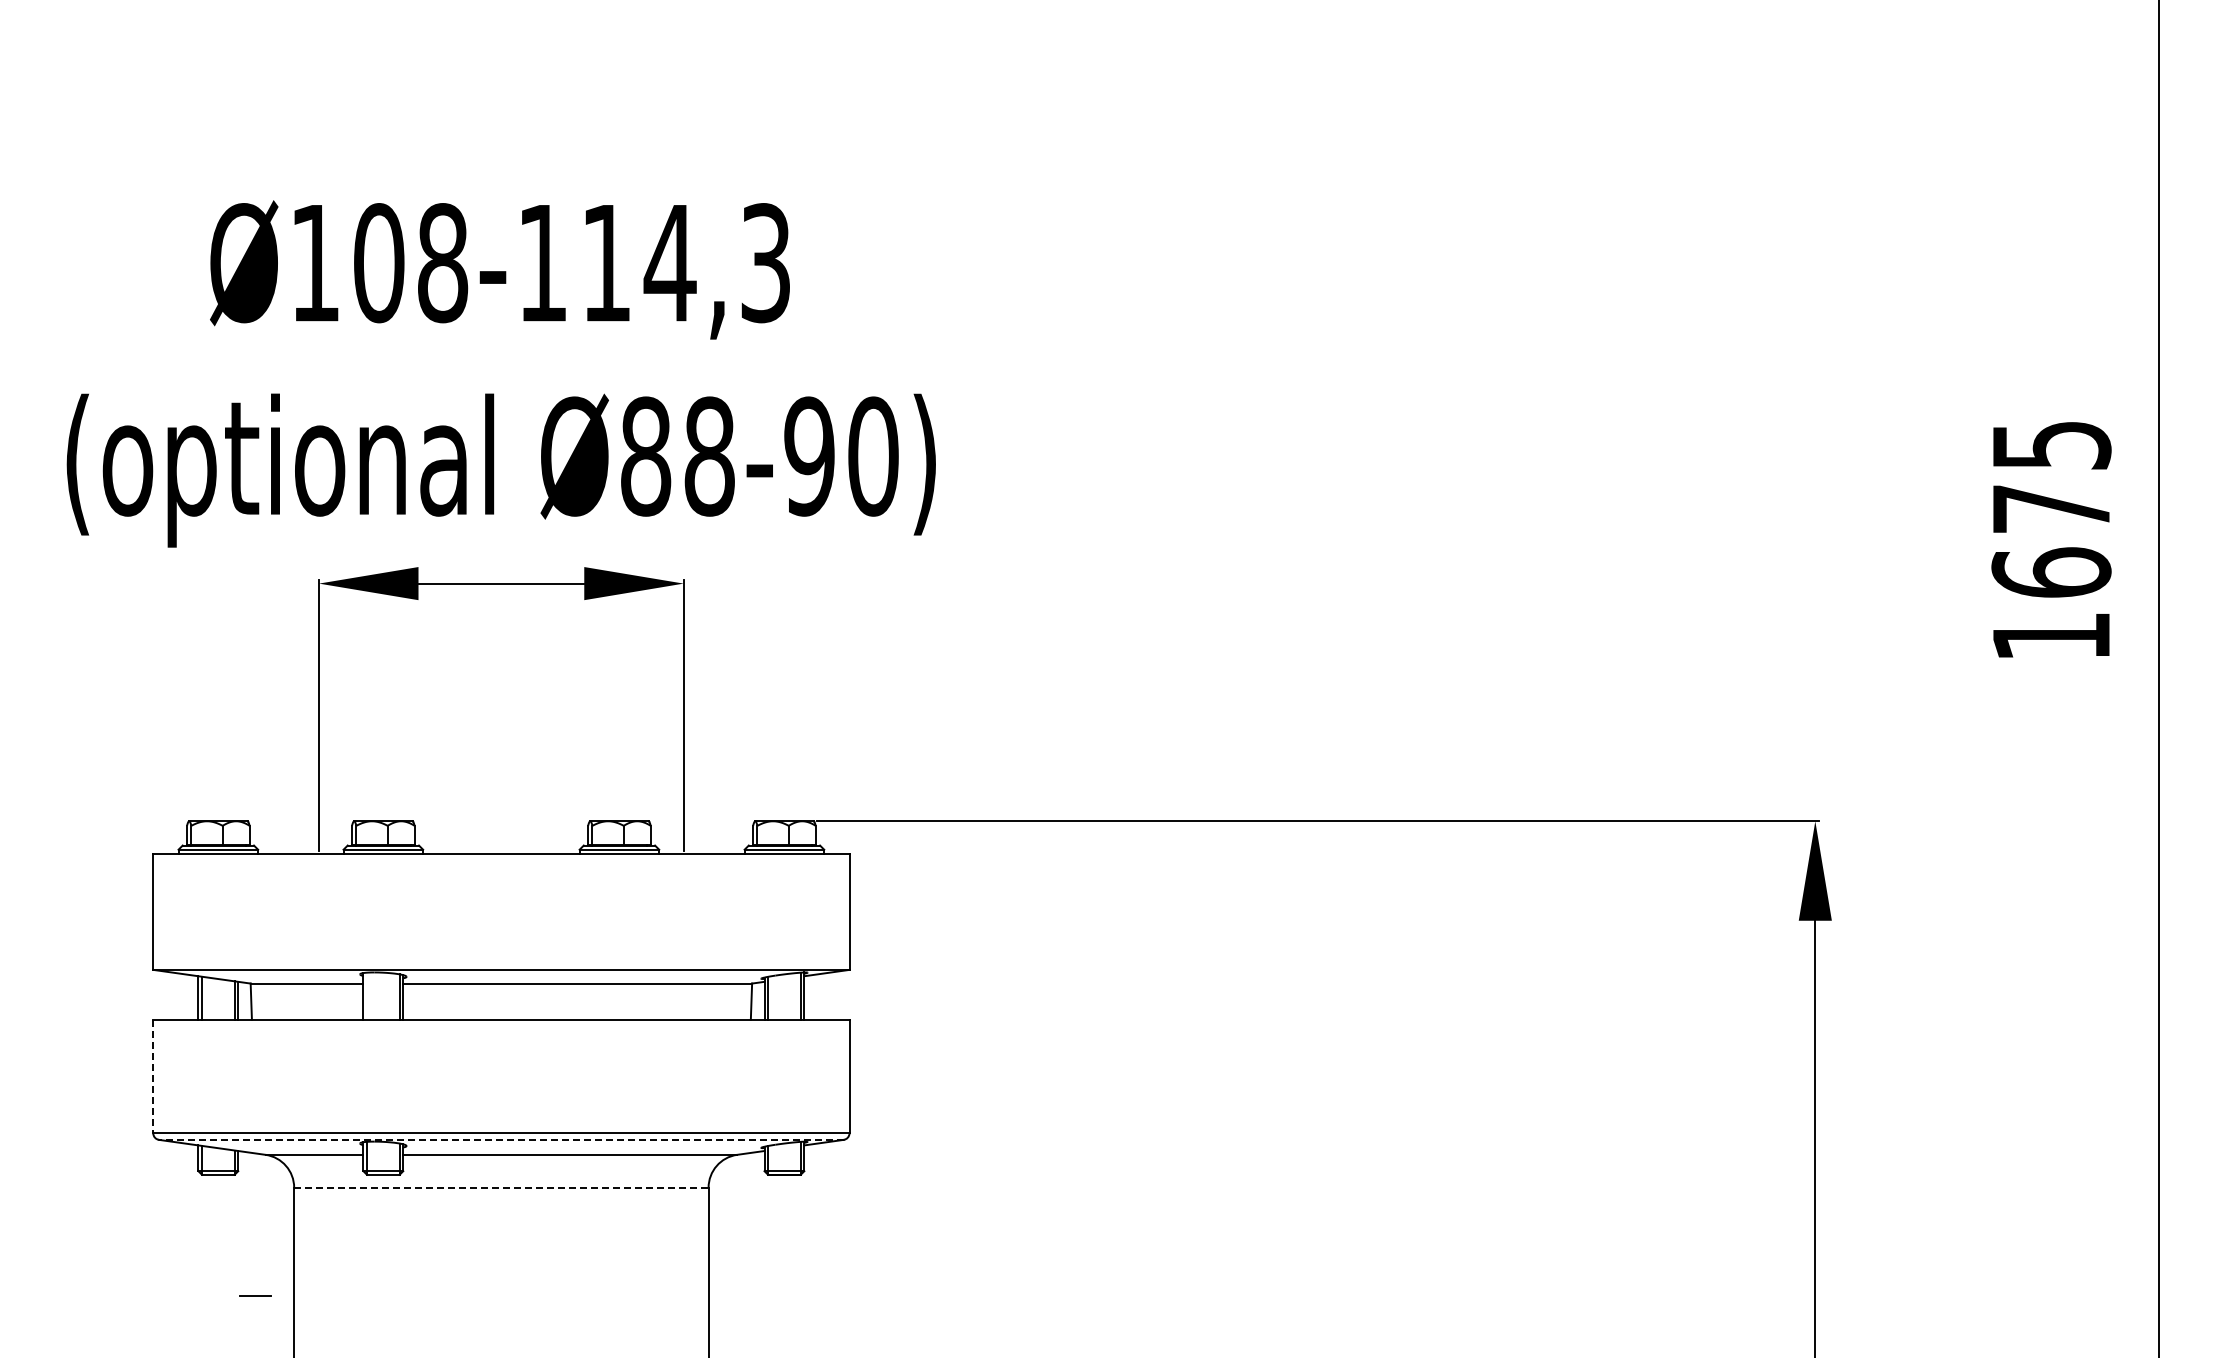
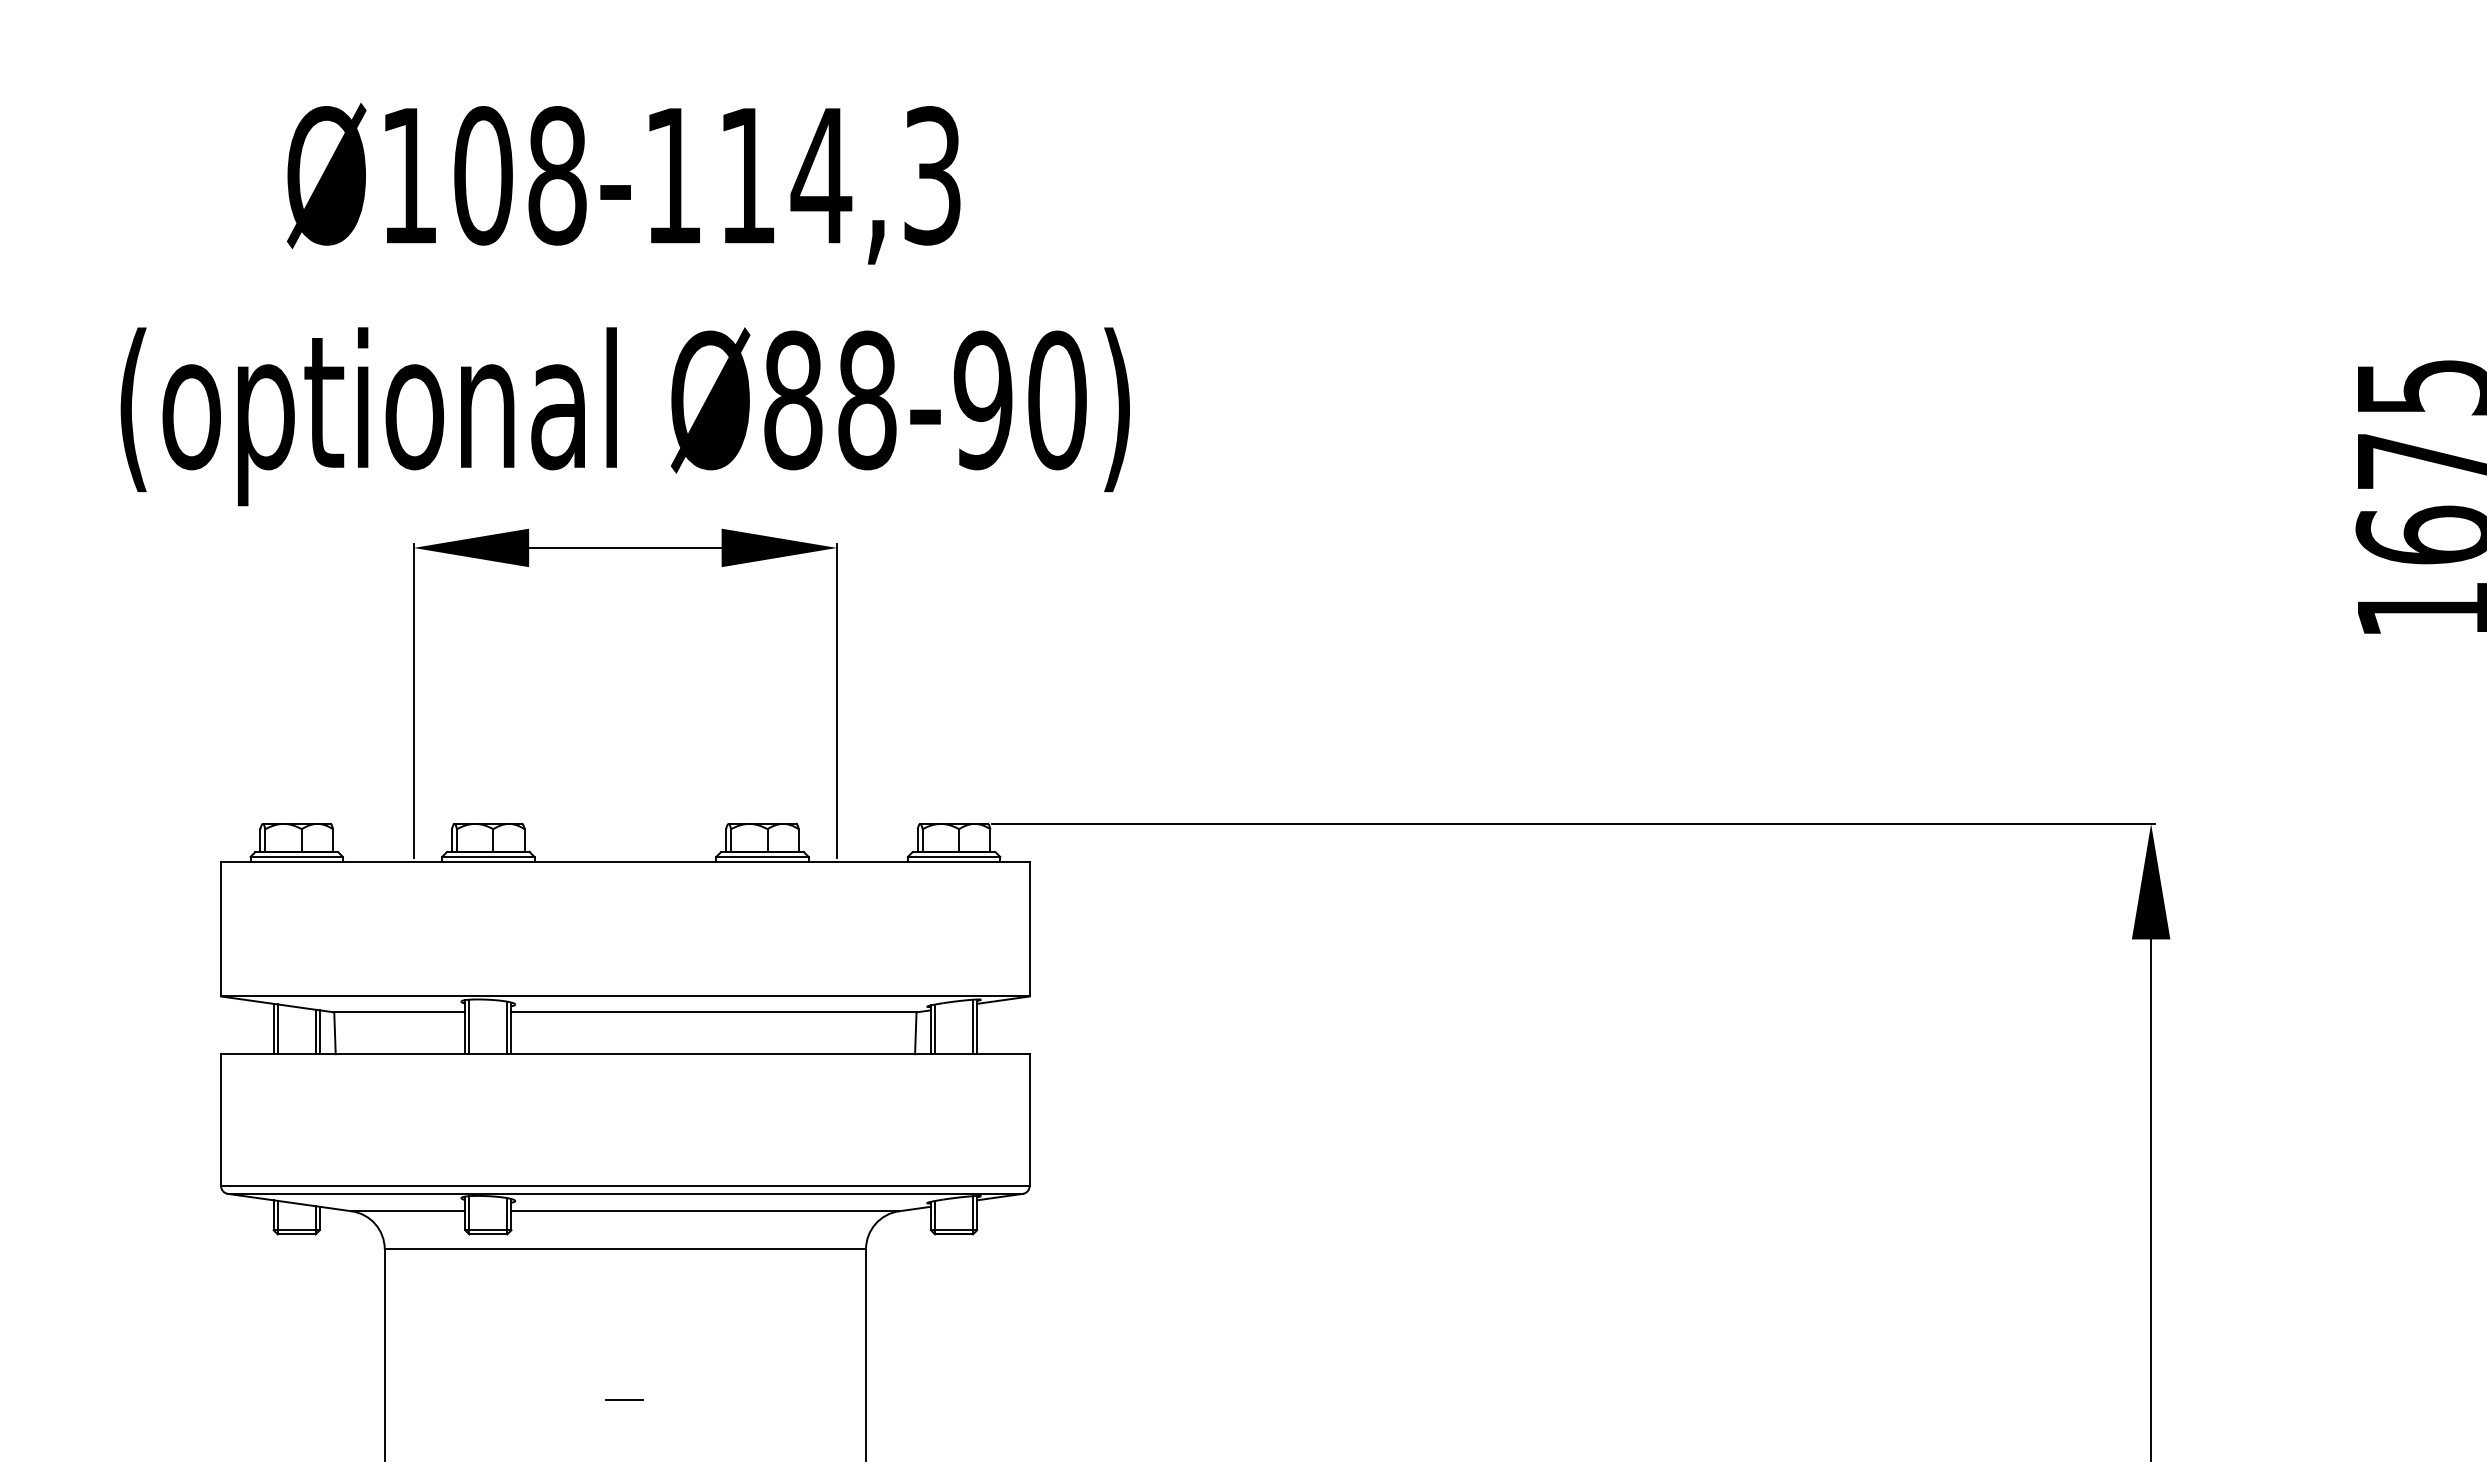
line: (367, 995) -> (469, 1026), added
line: (153, 1076) -> (221, 1120), dashed -> solid
line: (500, 1139) -> (624, 1193), dashed -> solid
line: (501, 1187) -> (625, 1249), dashed -> solid
line: (255, 1295) -> (624, 1398), moved

